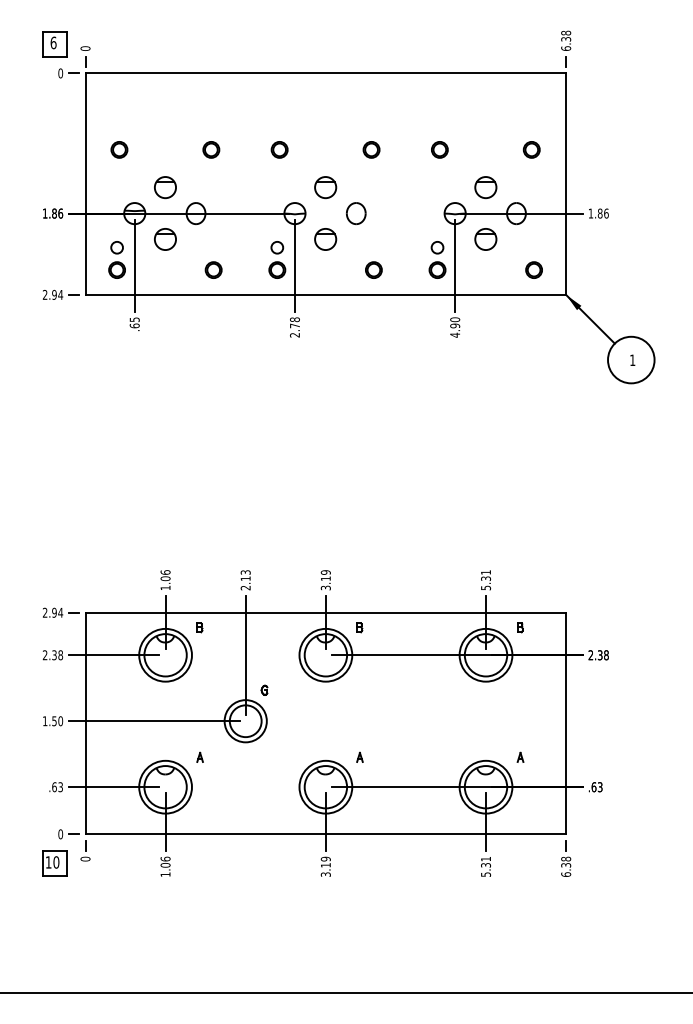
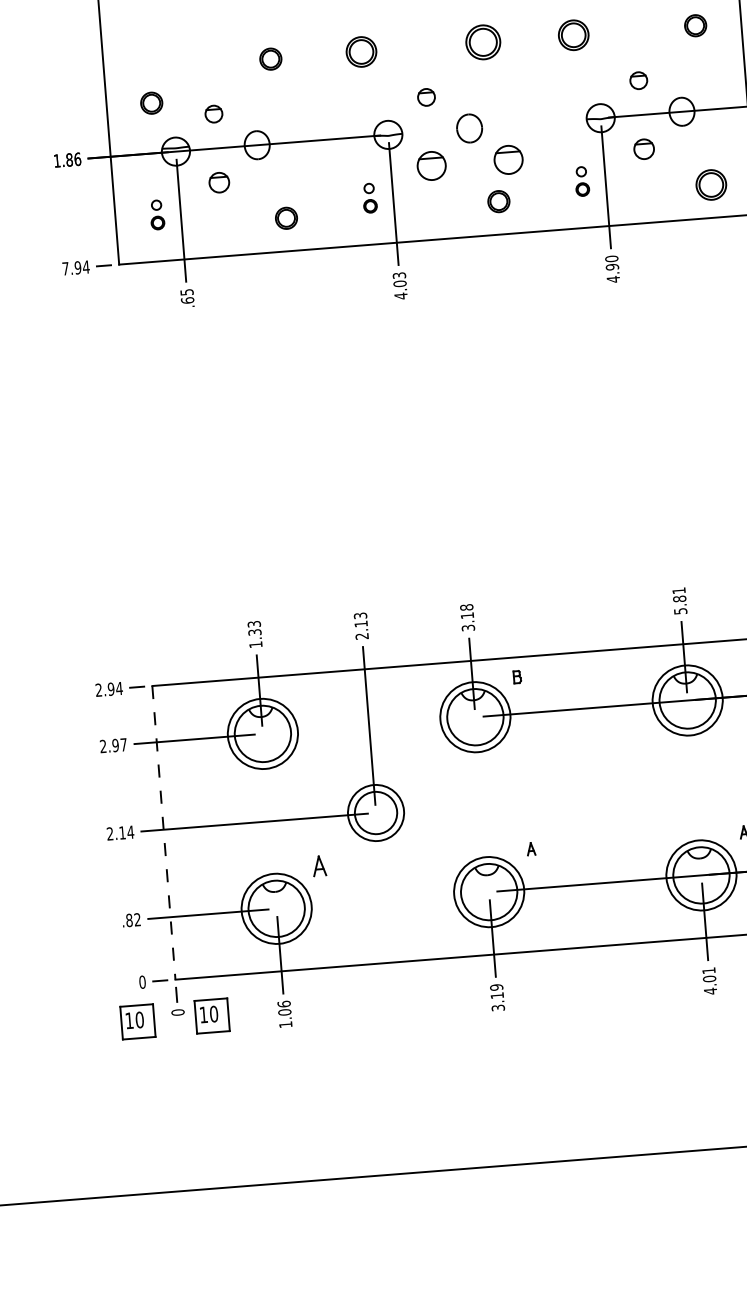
part: (119, 149) -> (151, 102), moved
part: (279, 149) -> (361, 51), size x1.4
part: (371, 149) -> (483, 41), size x1.6
circle: (439, 149) -> (573, 34), size x1.4
part: (165, 187) -> (213, 113), size x0.6
part: (325, 187) -> (426, 97), size x0.6
part: (485, 187) -> (638, 80), size x0.6
part: (165, 239) -> (219, 182), size x0.7
part: (383, 239) -> (508, 160), added
part: (485, 239) -> (643, 149), size x0.7
part: (116, 259) -> (156, 214), size x0.6
part: (277, 259) -> (369, 197), size x0.6
part: (437, 259) -> (582, 180), size x0.6
circle: (533, 269) -> (710, 184), size x1.4
text: (44, 294) -> (64, 268), 2.94 -> 7.94
text: (294, 327) -> (399, 285), 2.78 -> 4.03
text: (325, 572) -> (466, 607), 3.19 -> 3.18
text: (165, 575) -> (254, 628), 1.06 -> 1.33
text: (485, 578) -> (679, 598), 5.31 -> 5.81
part: (199, 627) -> (304, 693), removed
part: (520, 627) -> (730, 660), removed
text: (57, 655) -> (119, 745), 2.38 -> 2.97
part: (264, 689) -> (397, 768), removed
text: (52, 721) -> (119, 833), 1.50 -> 2.14
line: (85, 723) -> (163, 832), solid -> dashed
part: (199, 756) -> (318, 864), size x1.6
text: (57, 787) -> (133, 920), .63 -> .82
part: (110, 863) -> (211, 1015), added
text: (486, 870) -> (710, 985), 5.31 -> 4.01

